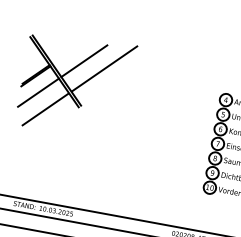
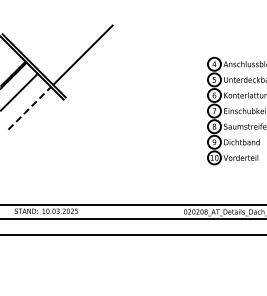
line: (84, 60) -> (60, 50), removed
line: (46, 108) -> (30, 107), solid -> dashed

